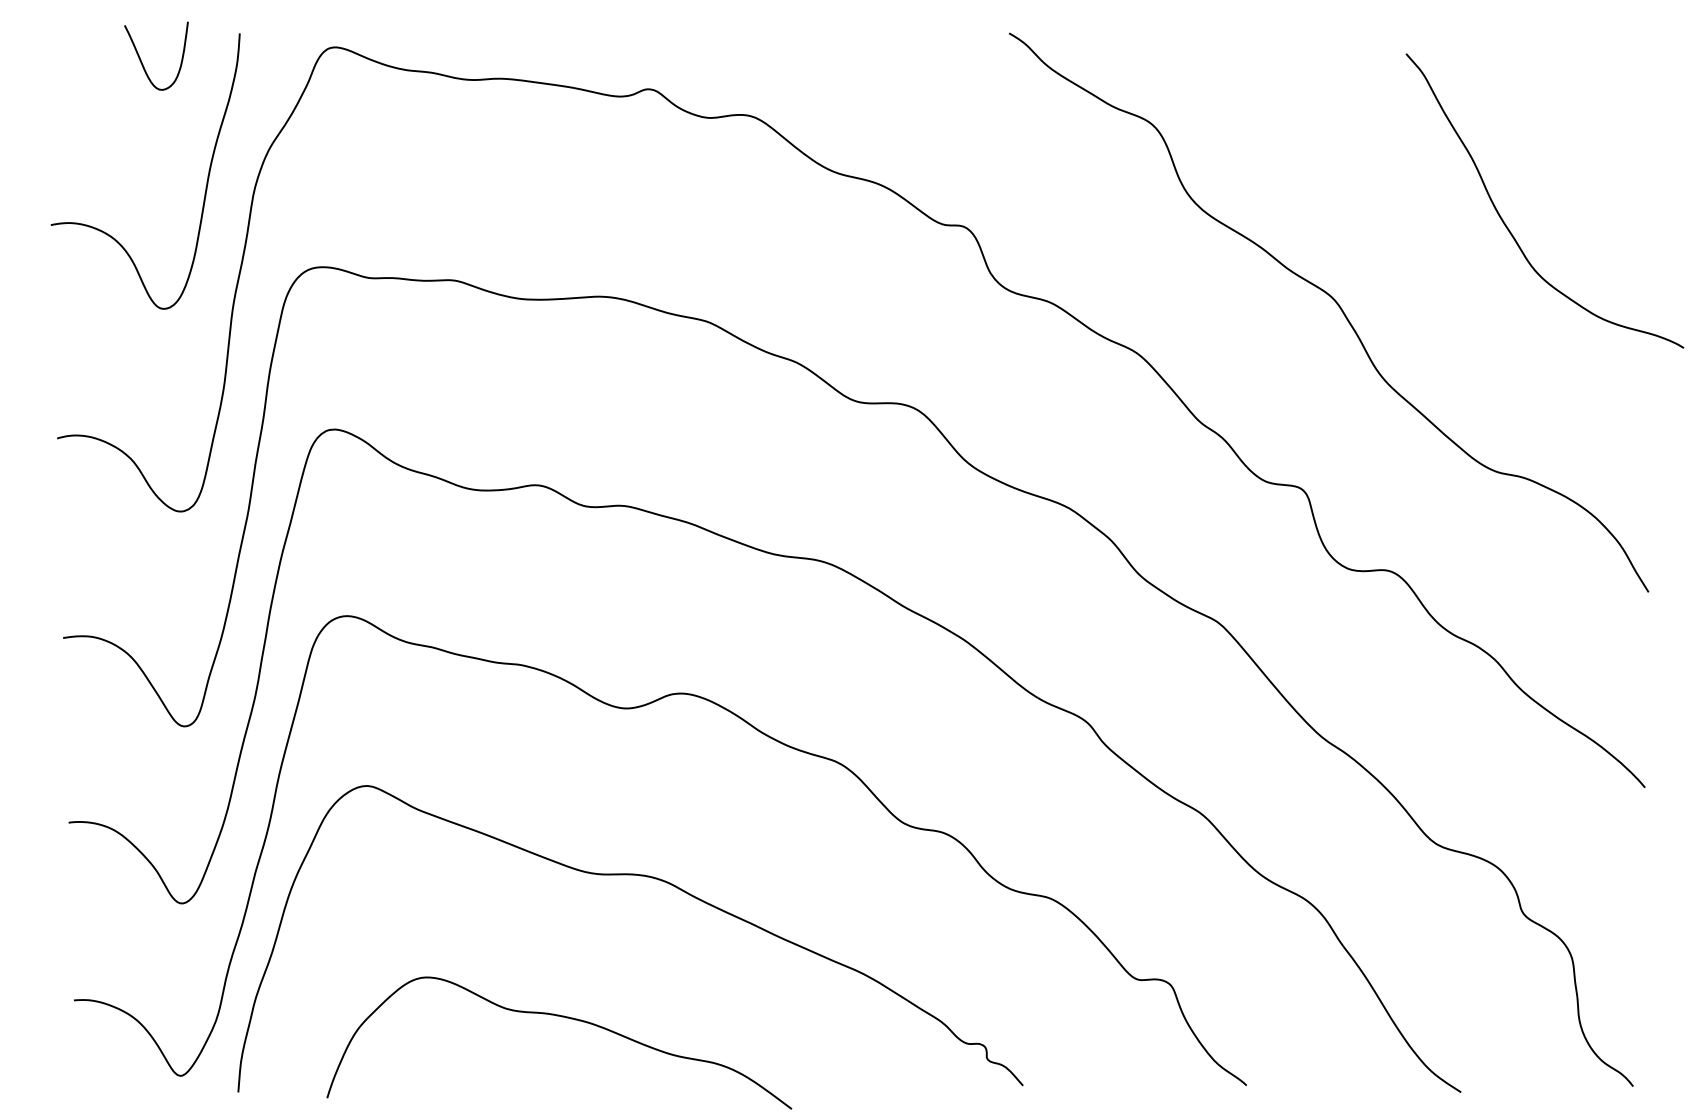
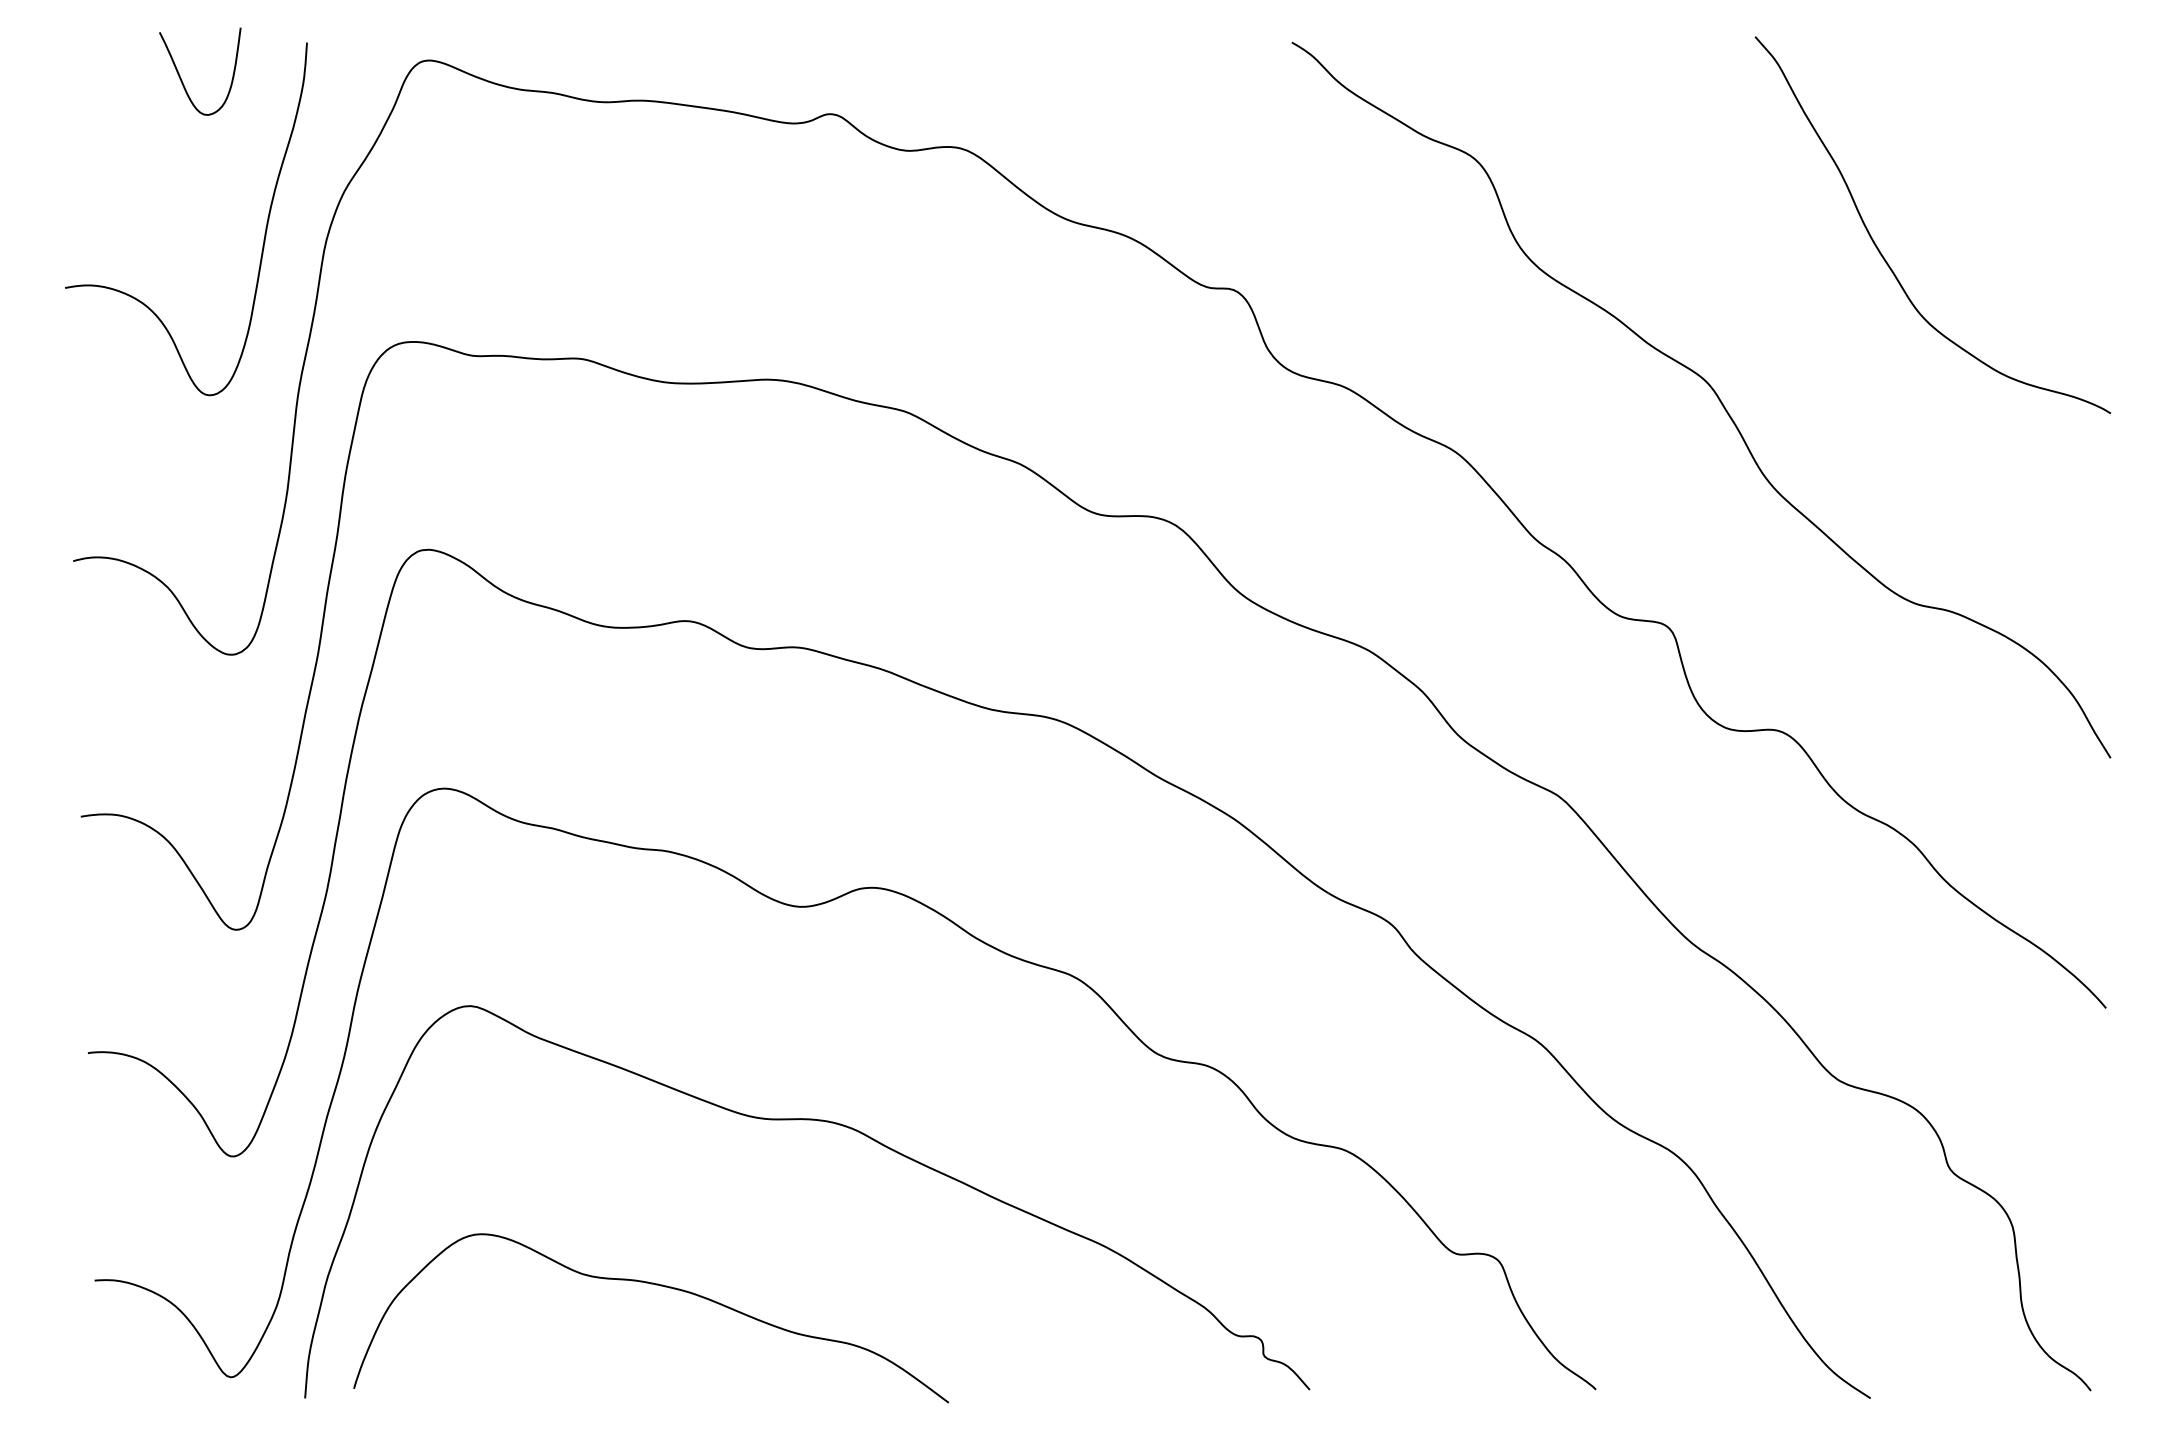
curve: (1507, 226) -> (1884, 257), moved
curve: (562, 1017) -> (655, 1285), moved

